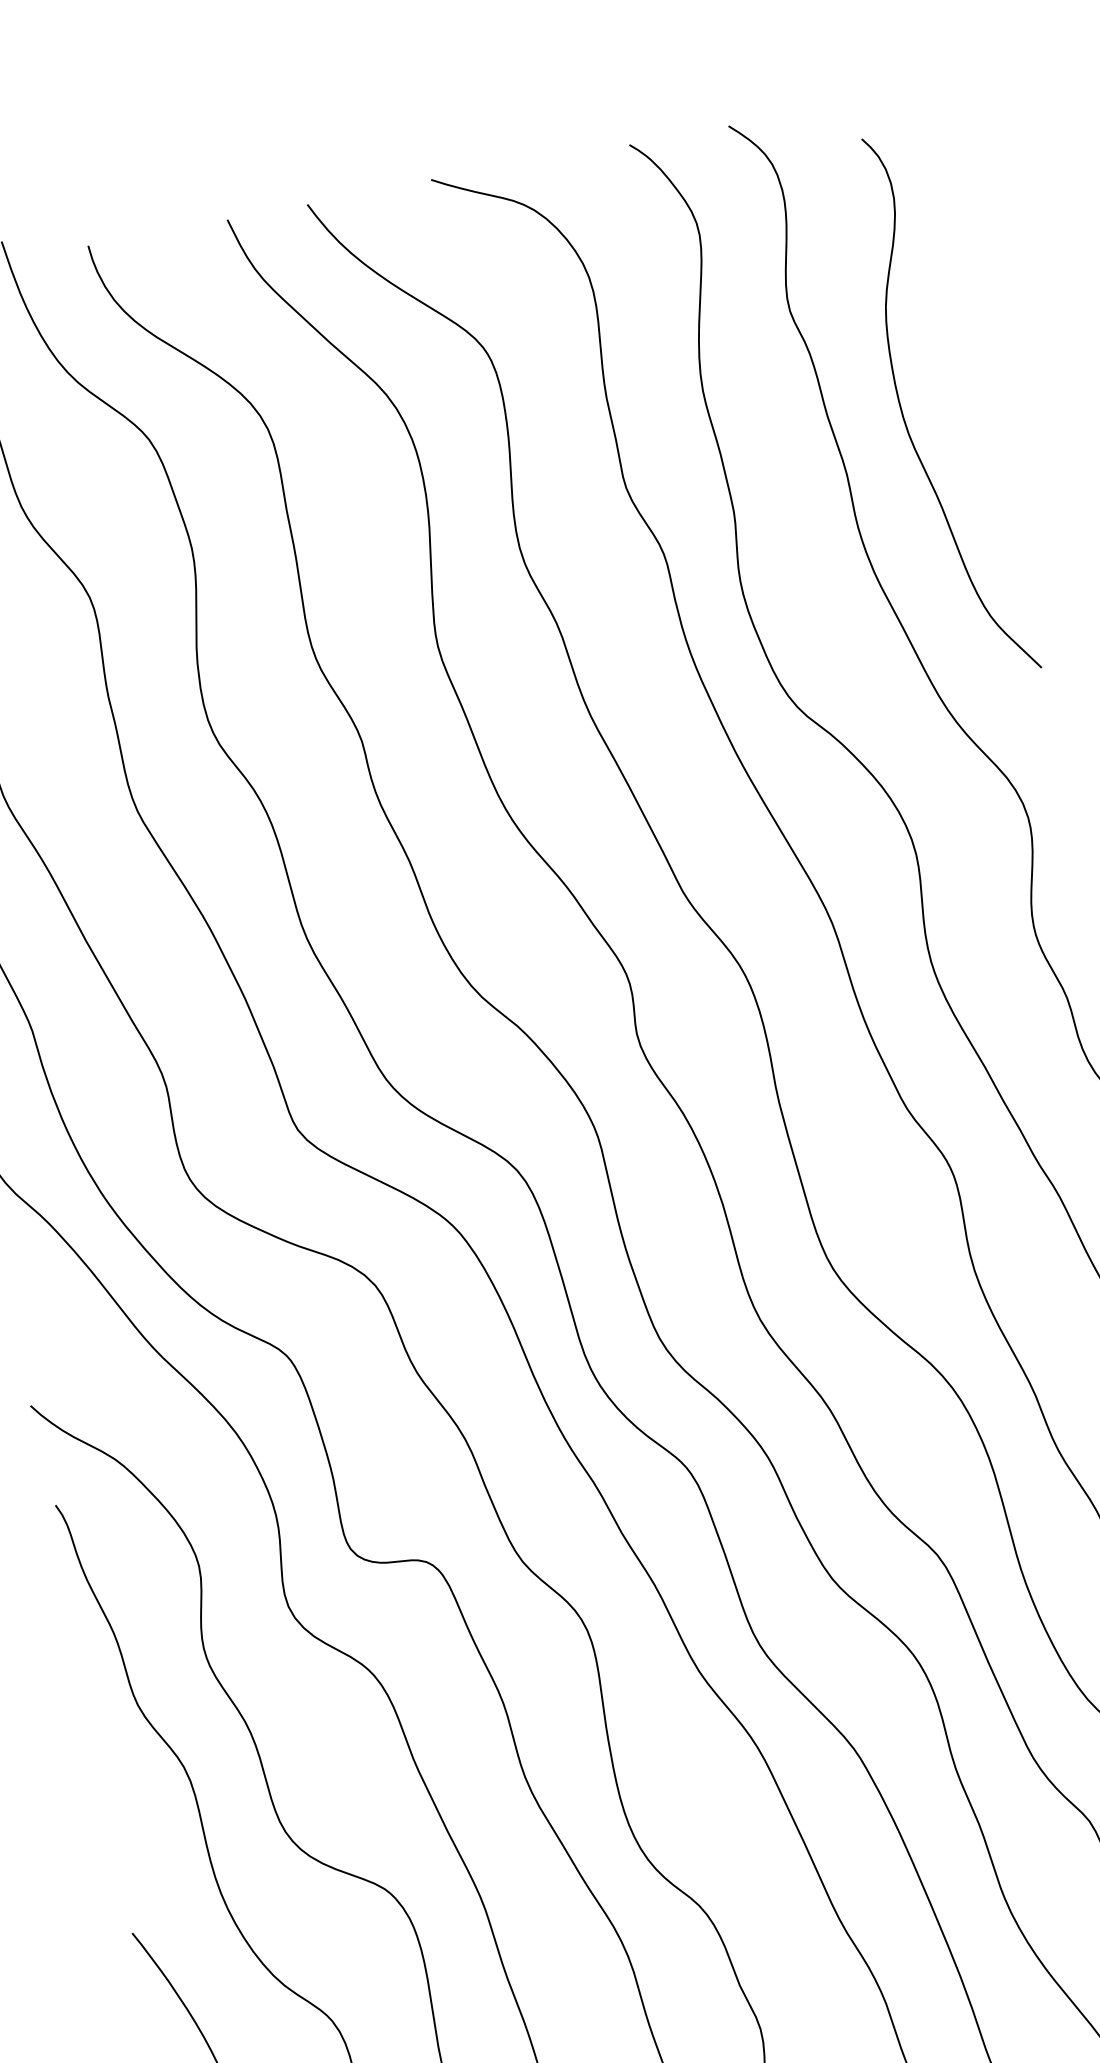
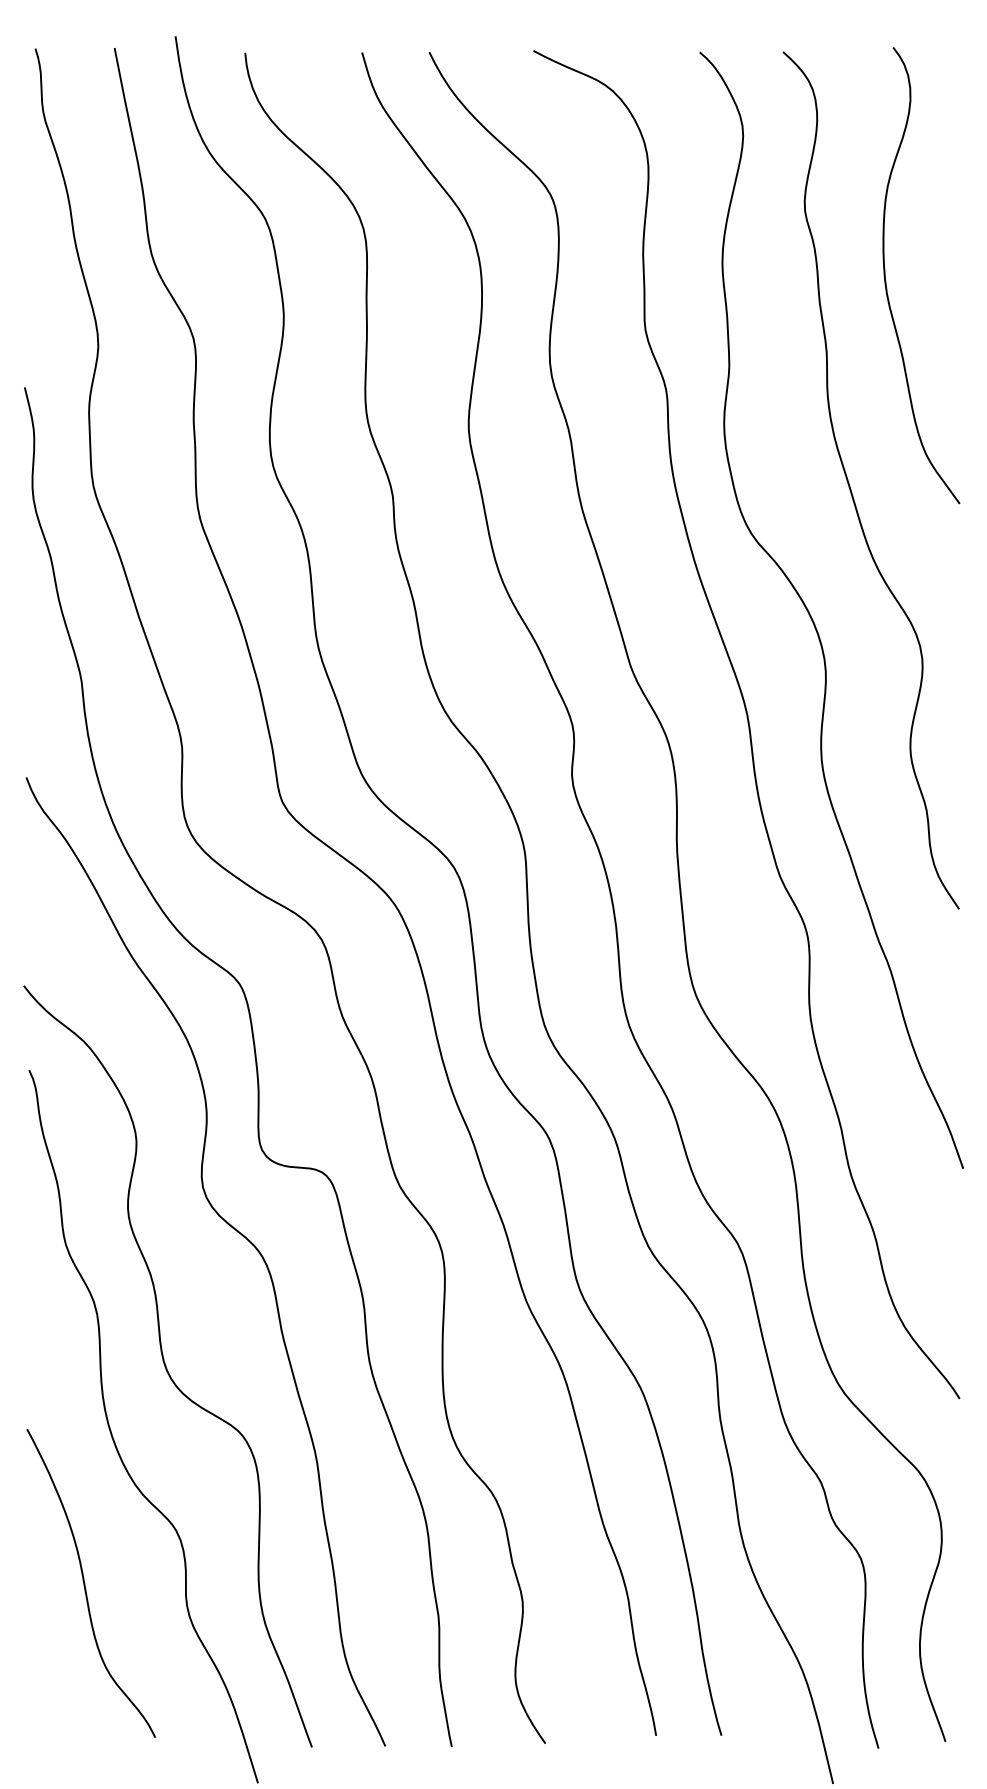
curve: (905, 418) -> (886, 280), moved

